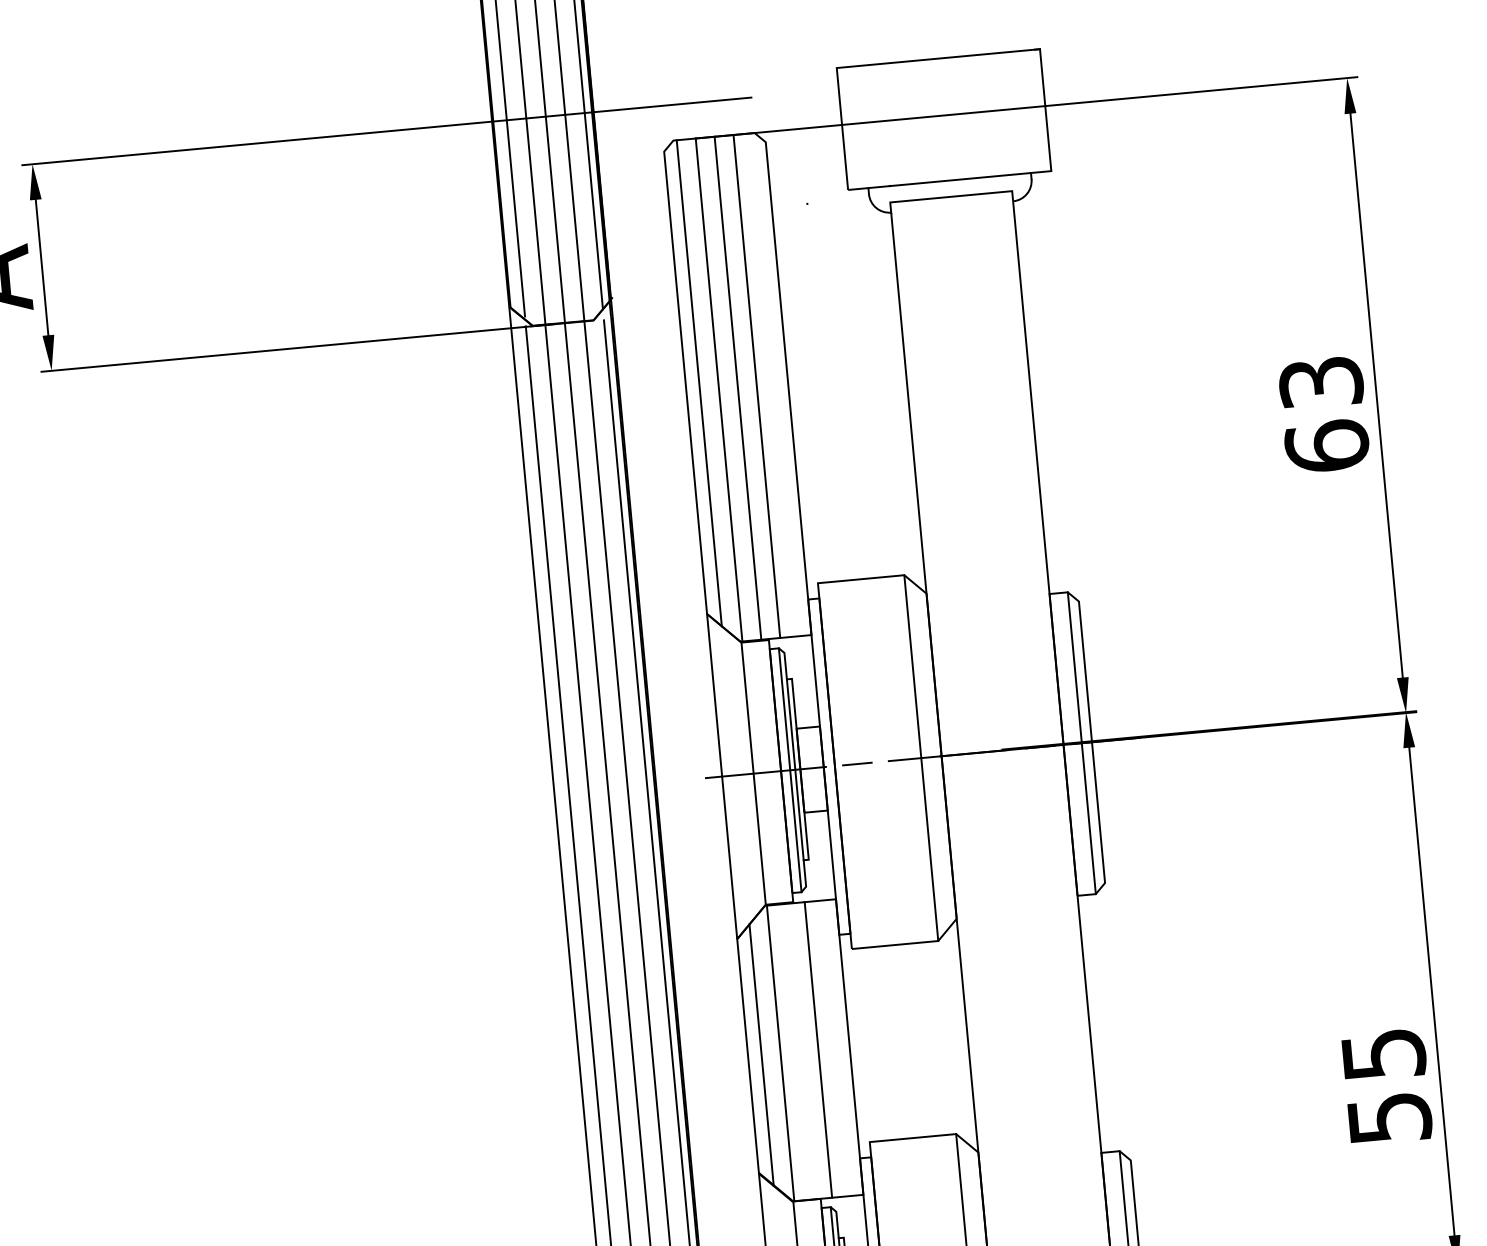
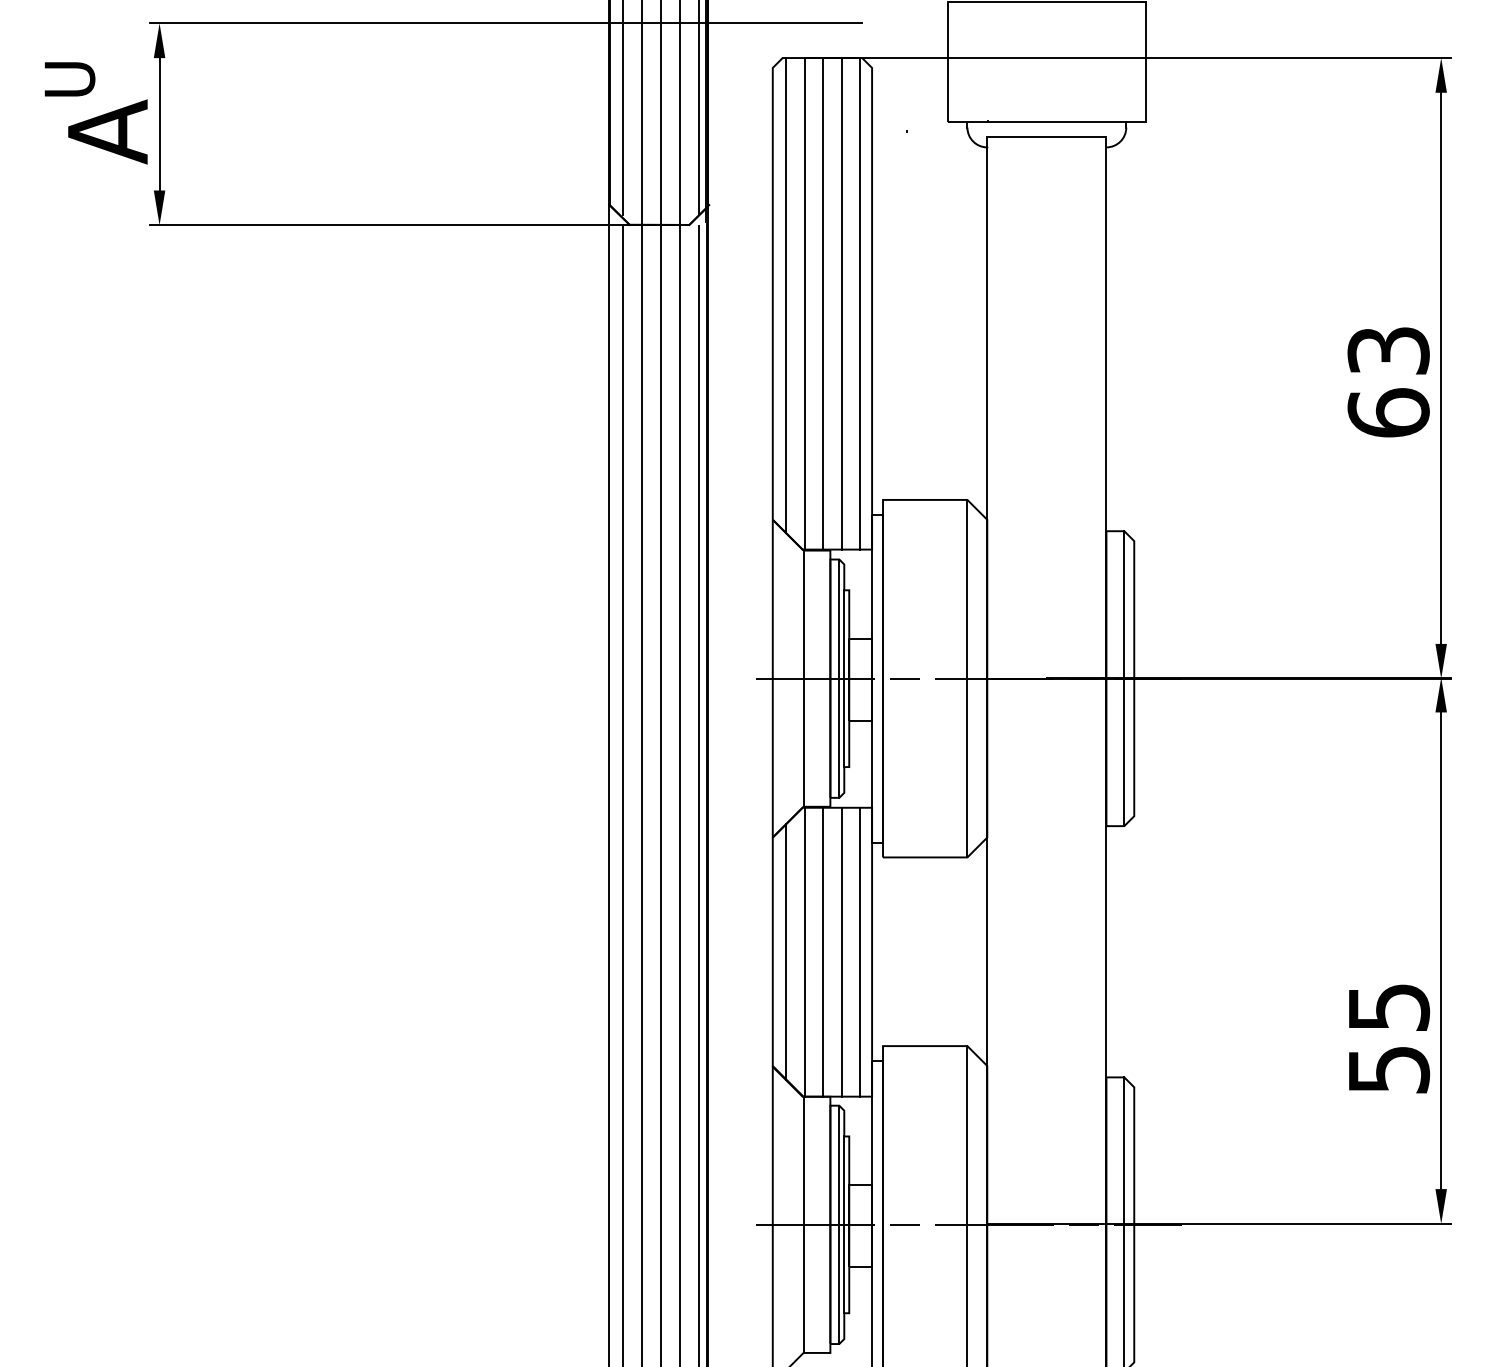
line: (775, 384) -> (859, 303), added
line: (836, 1047) -> (859, 951), added
line: (799, 1050) -> (823, 951), added

